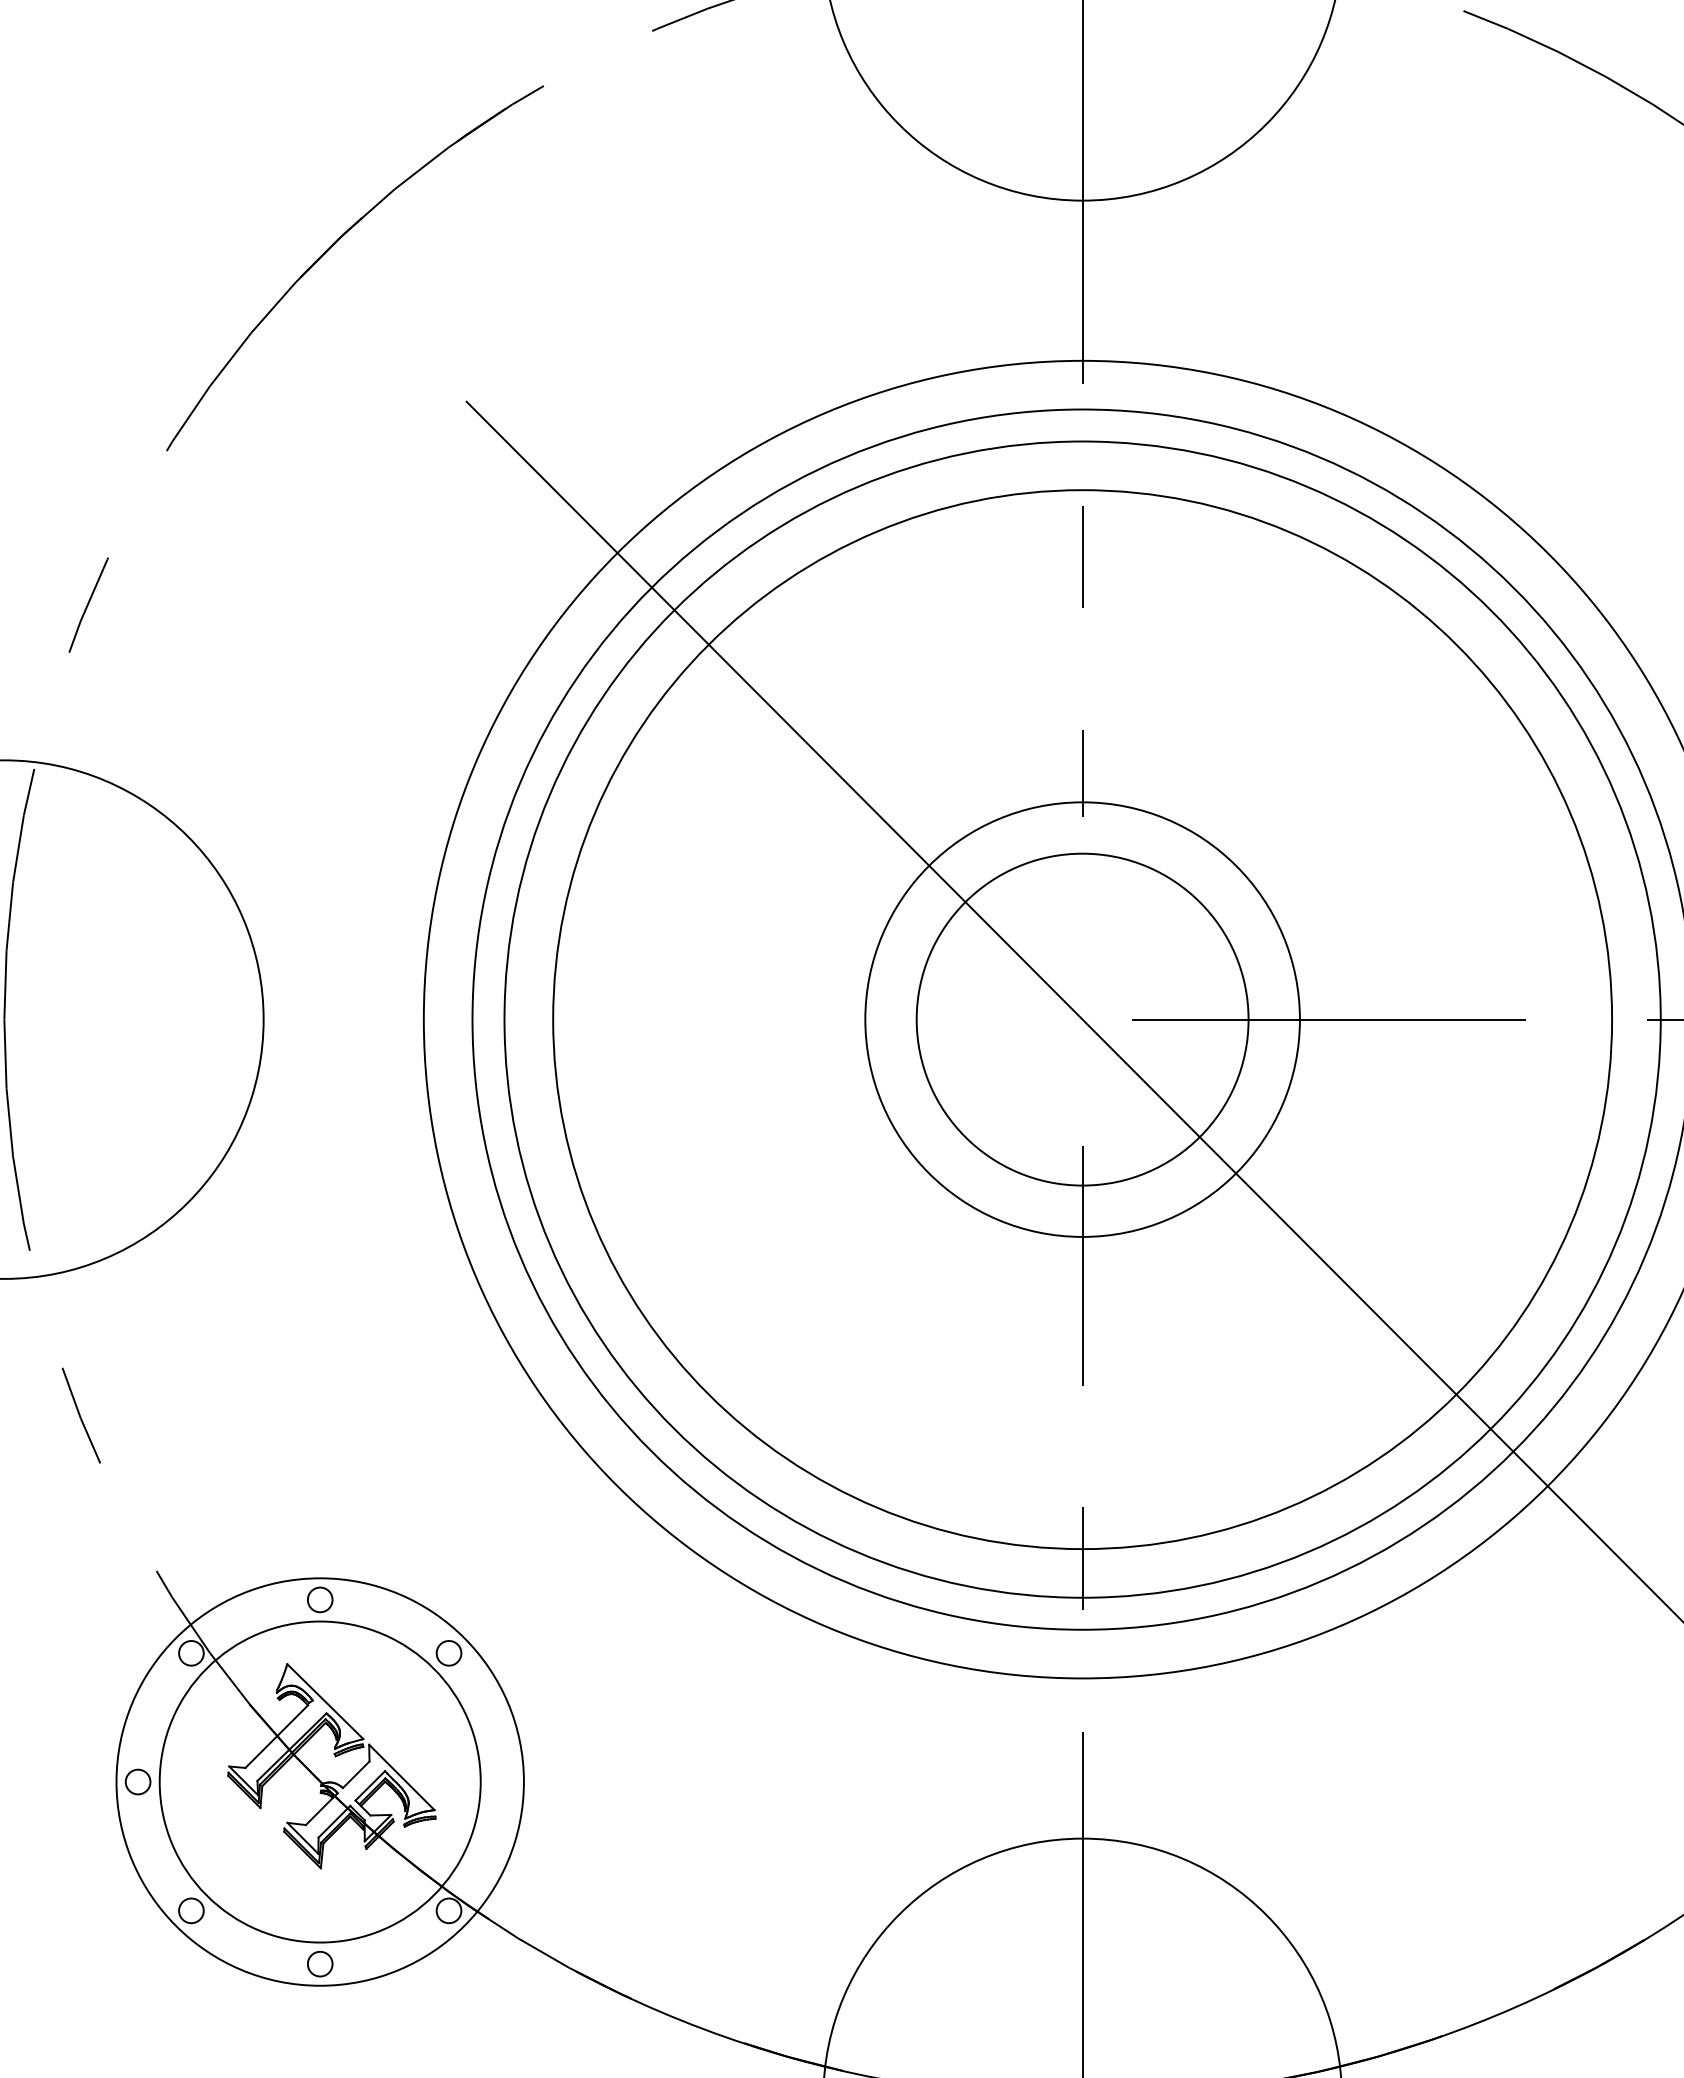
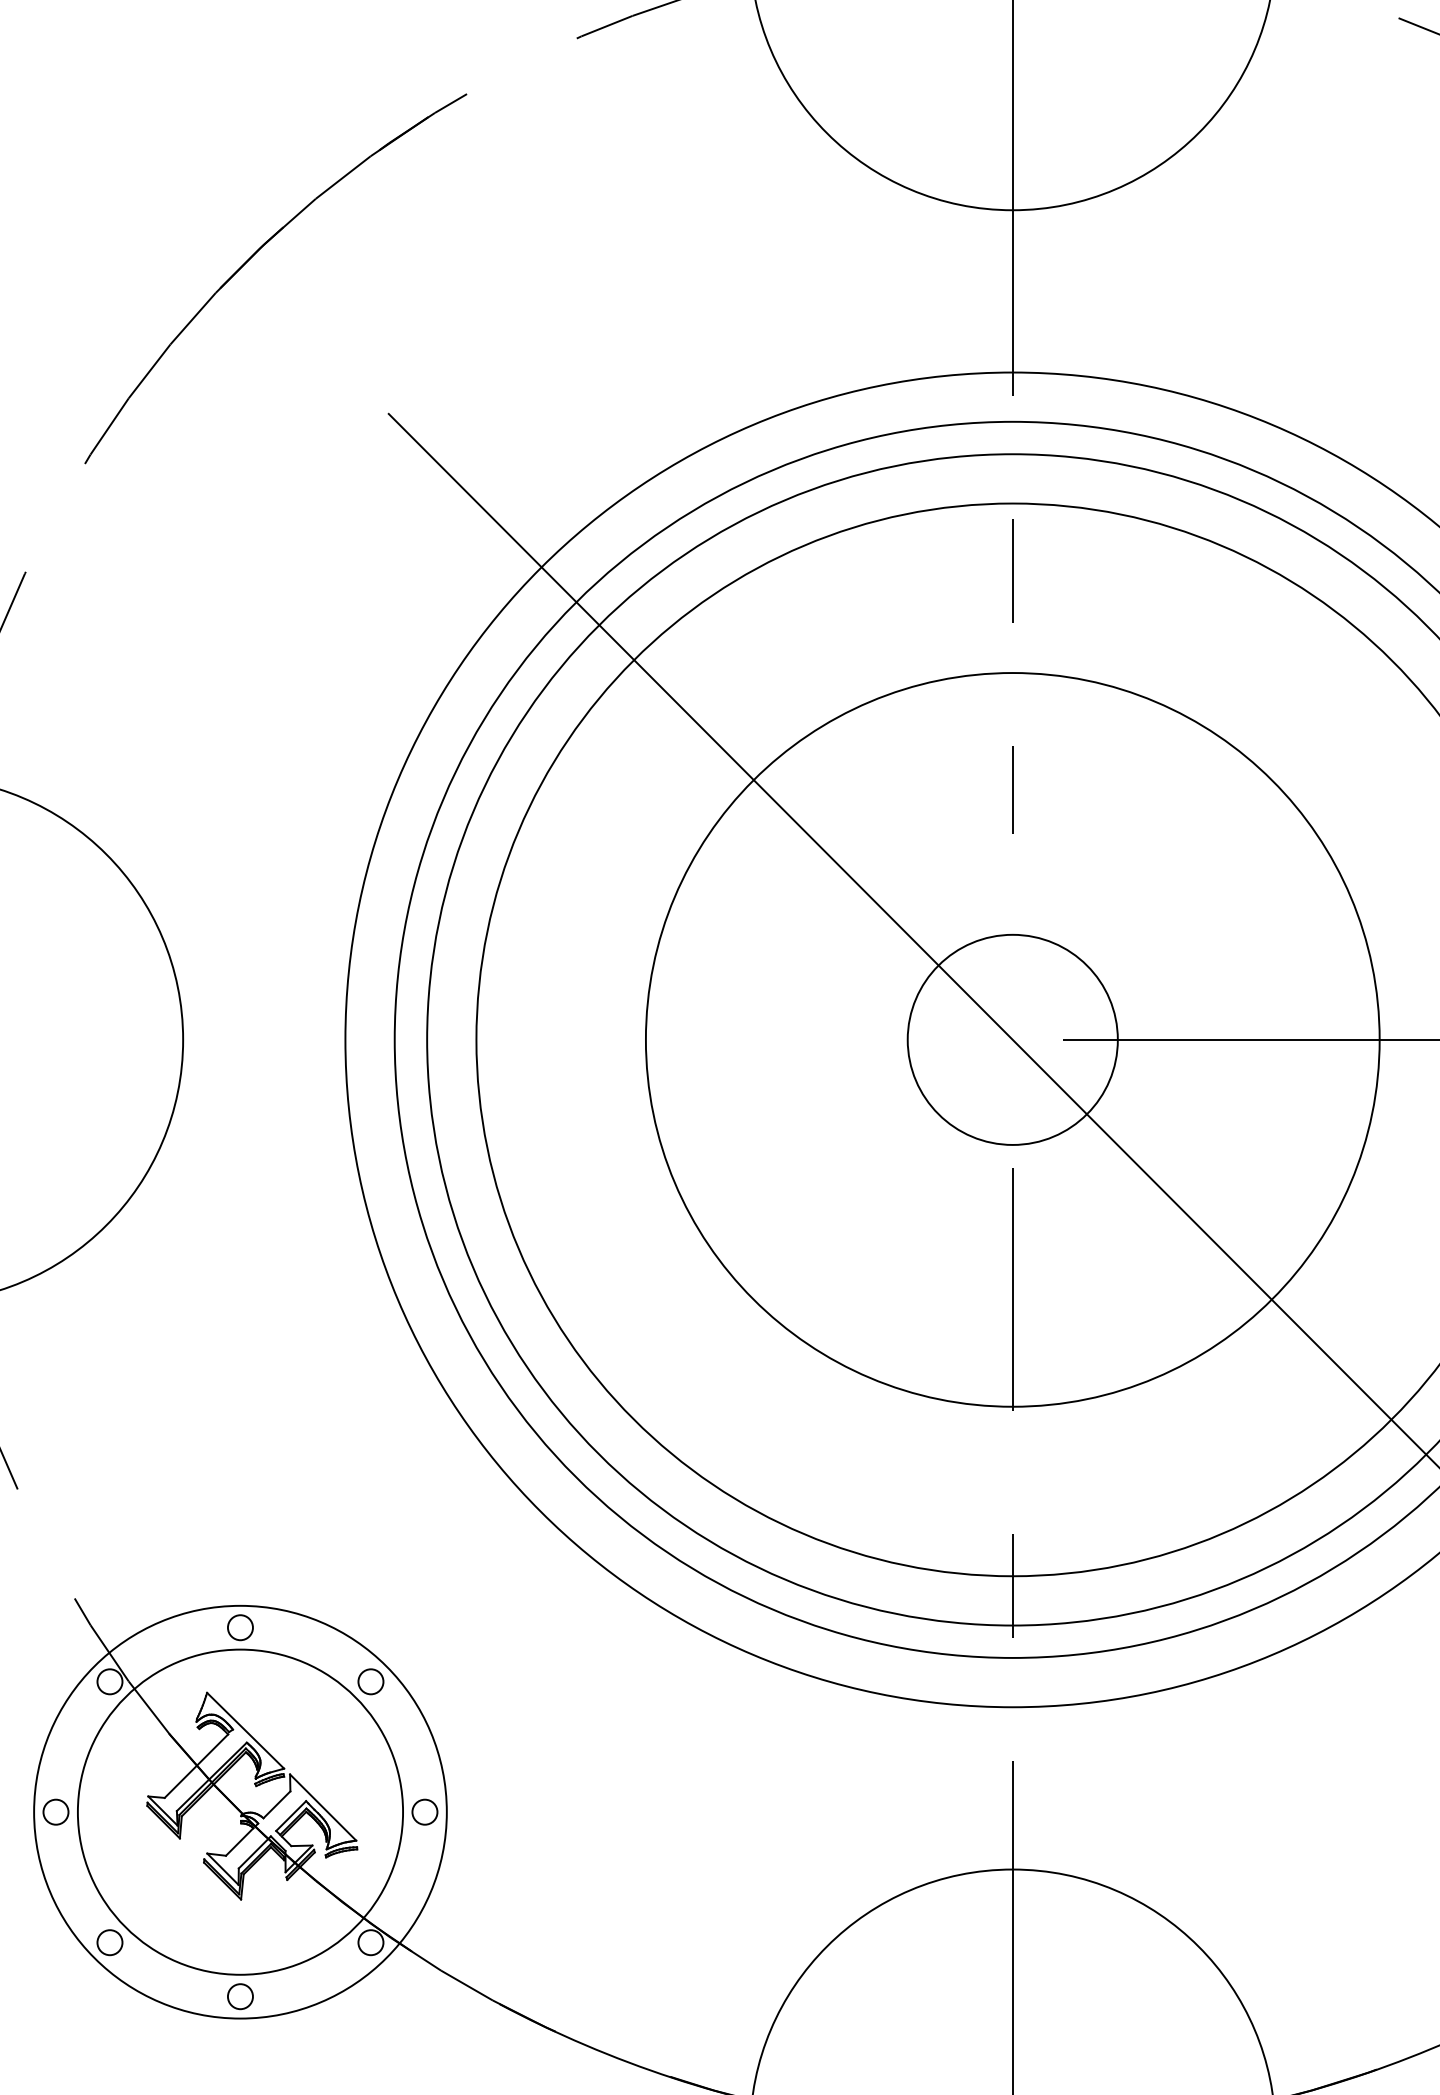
circle: (1082, 1019) -> (1012, 1039), size x0.62
circle: (1082, 1019) -> (1012, 1039), size x1.67
circle: (502, 1781) -> (425, 1811), added

